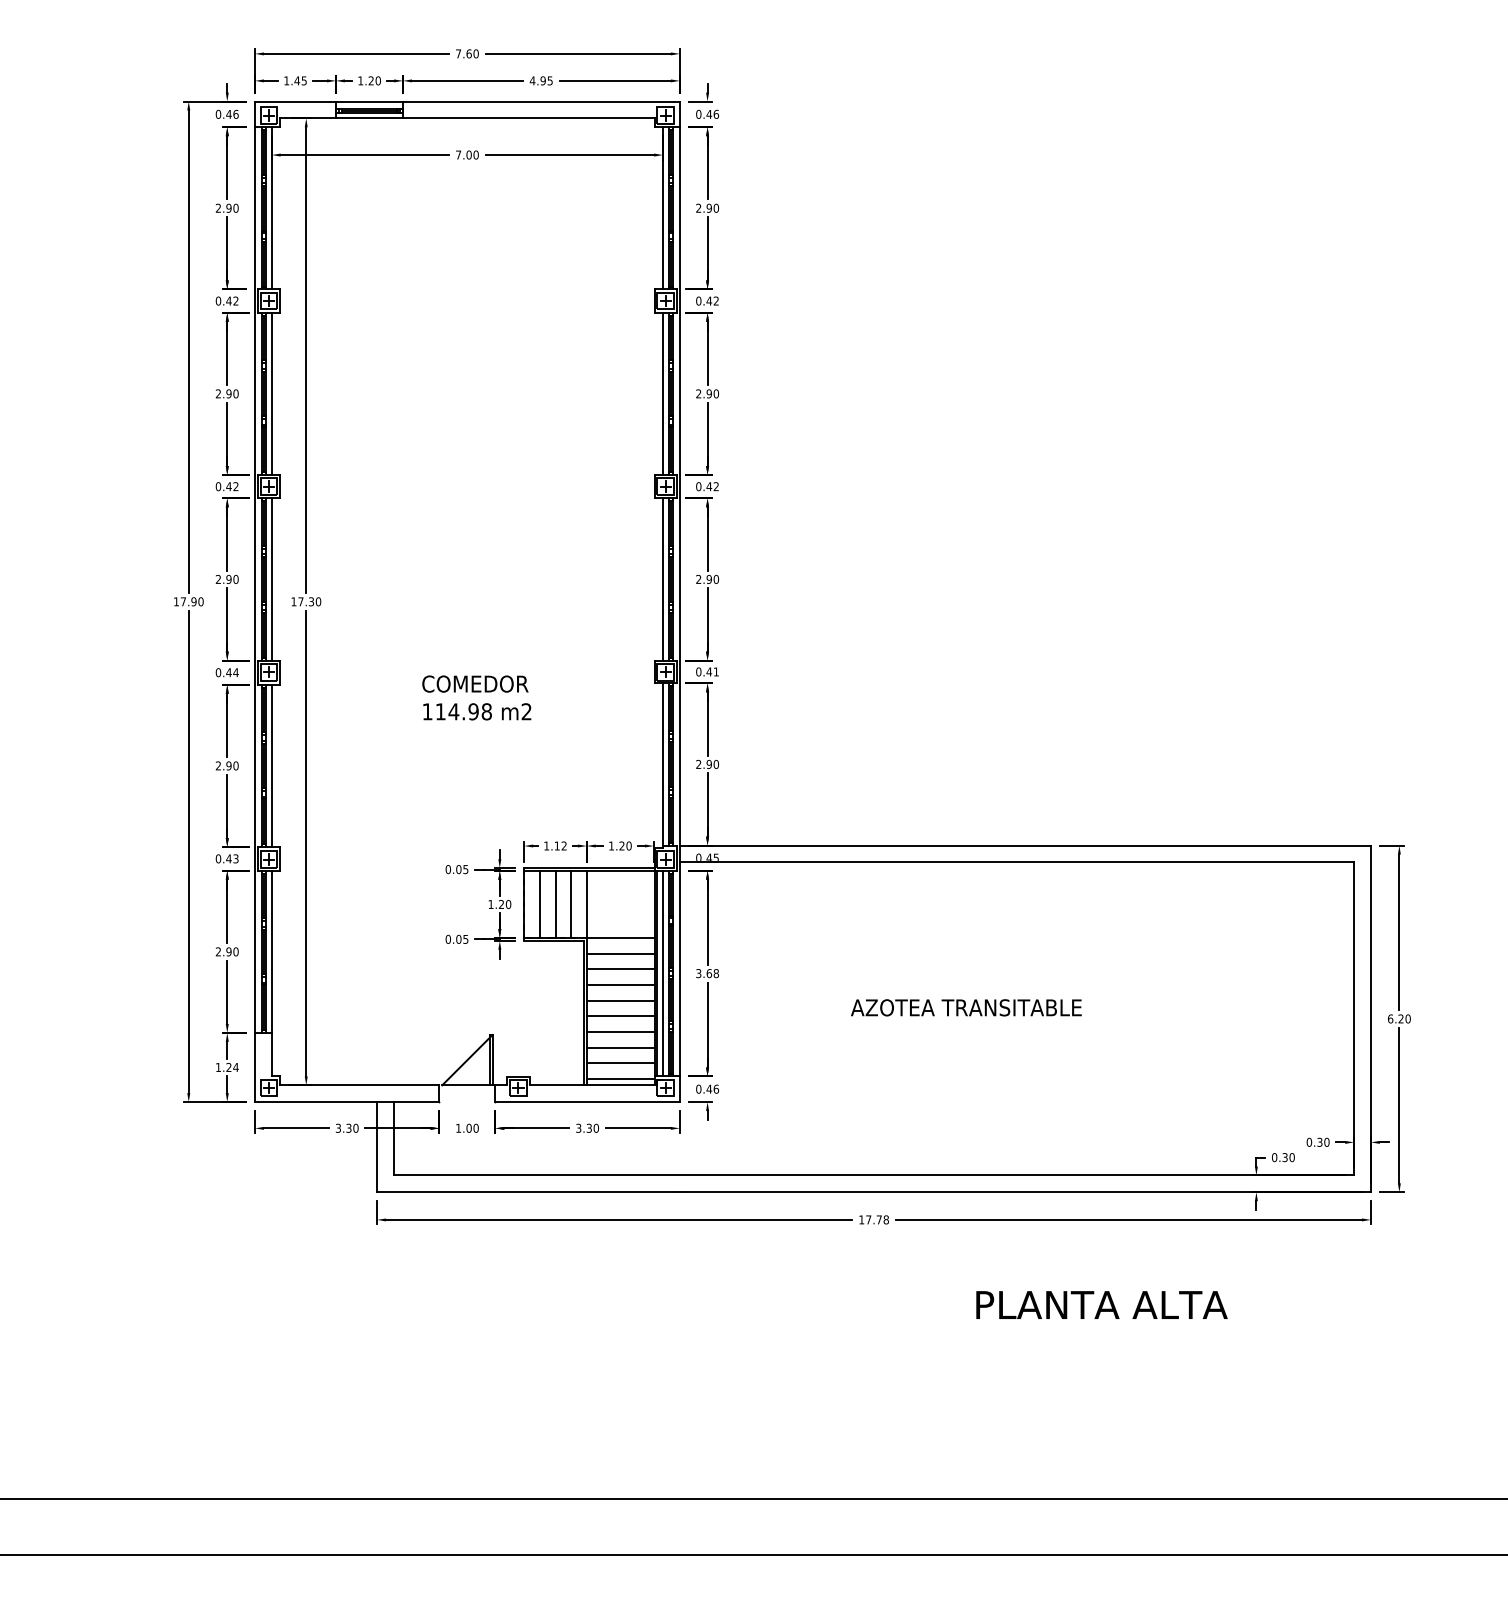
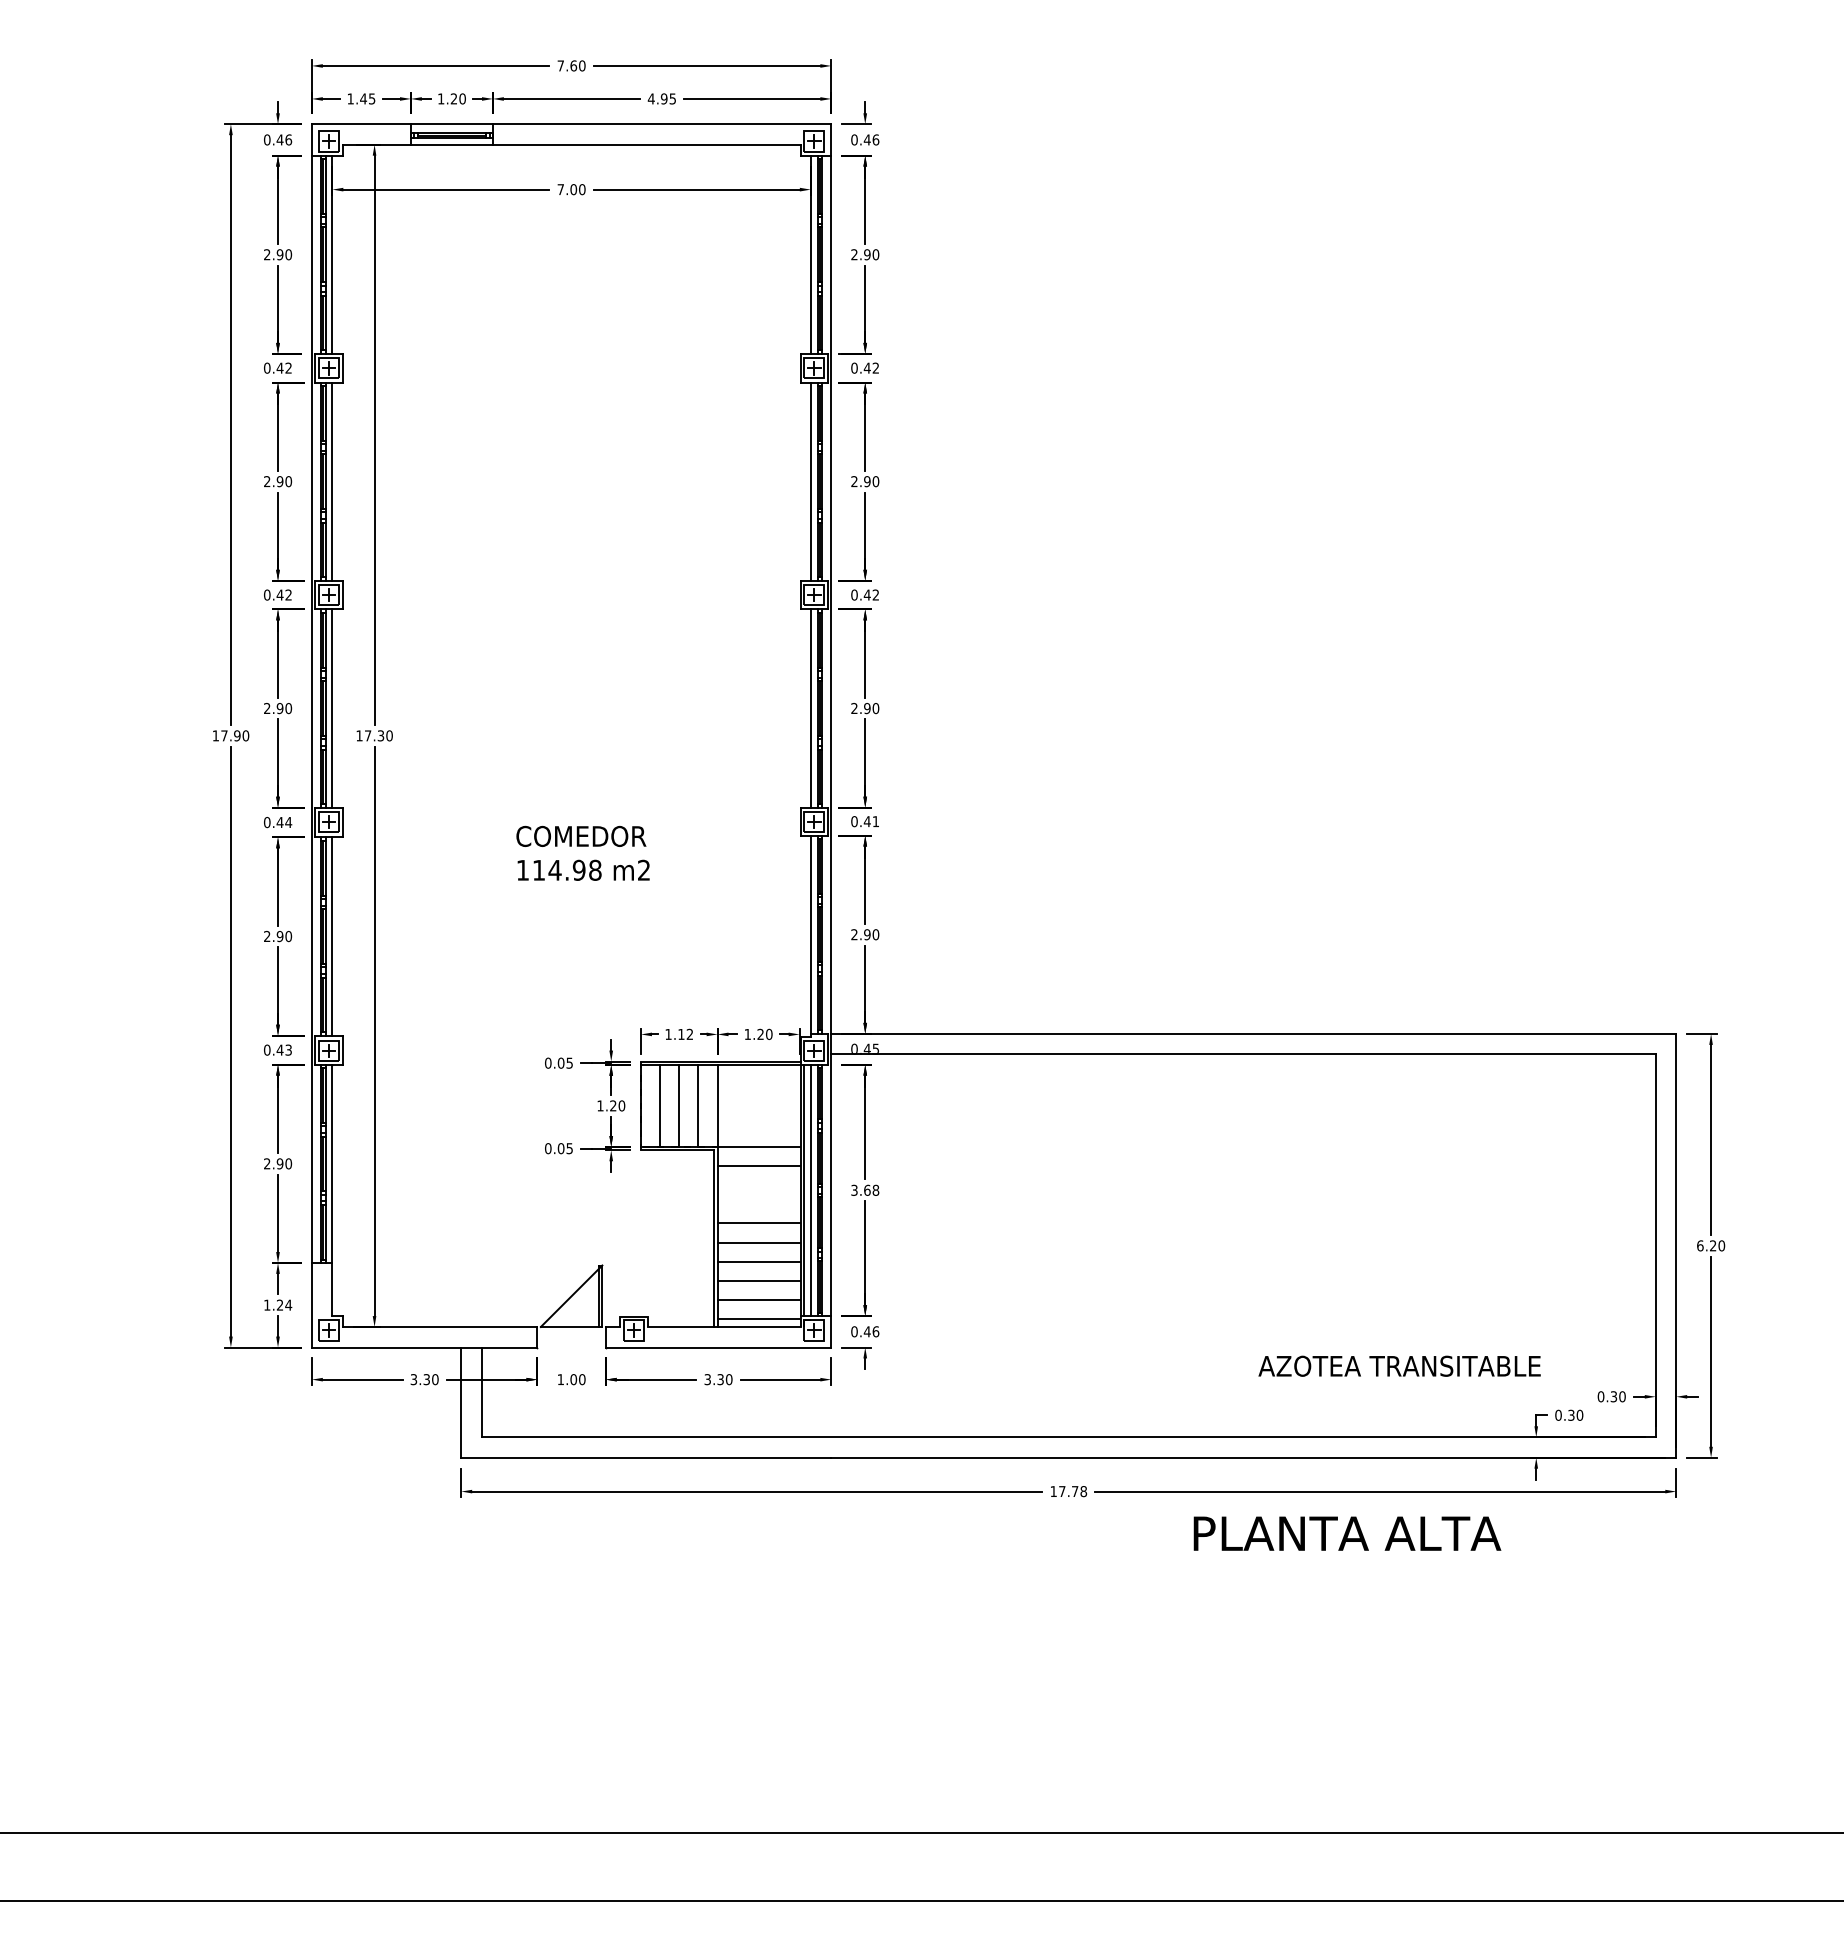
line: (620, 969) -> (758, 1185), removed
line: (620, 985) -> (758, 1204), removed
text: (966, 1007) -> (1399, 1365), moved
text: (1102, 1304) -> (1347, 1533), moved

